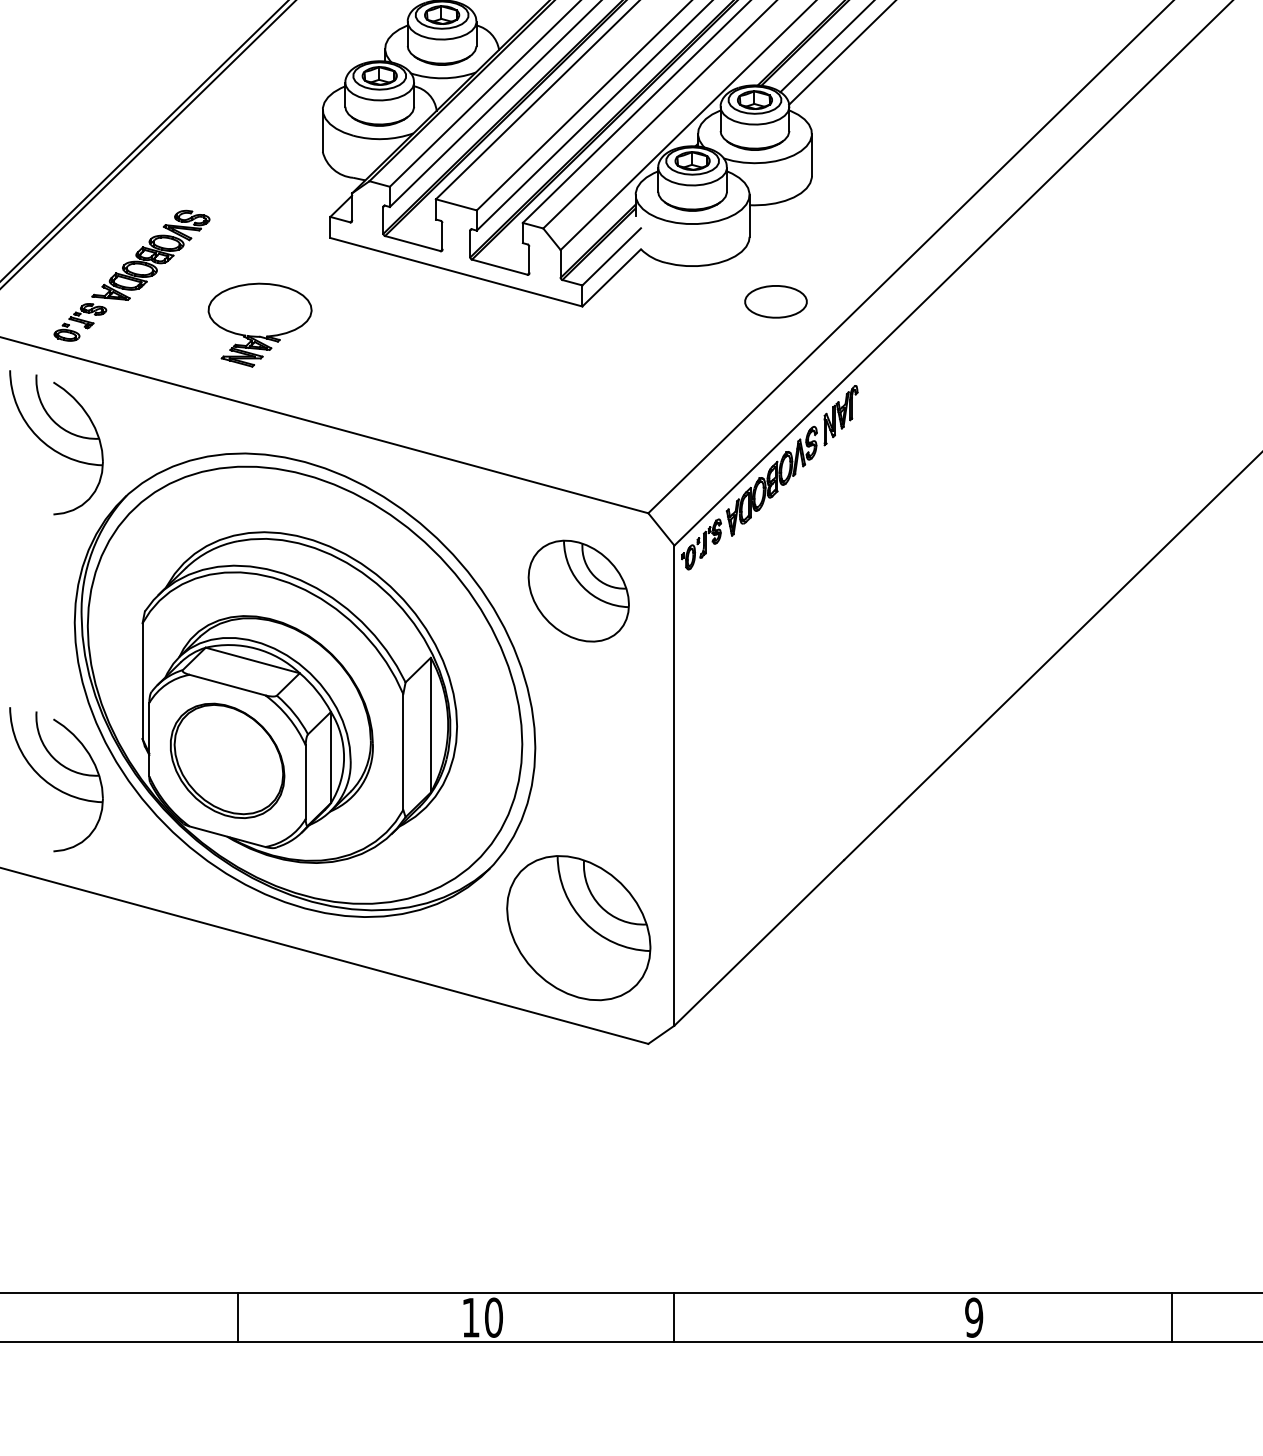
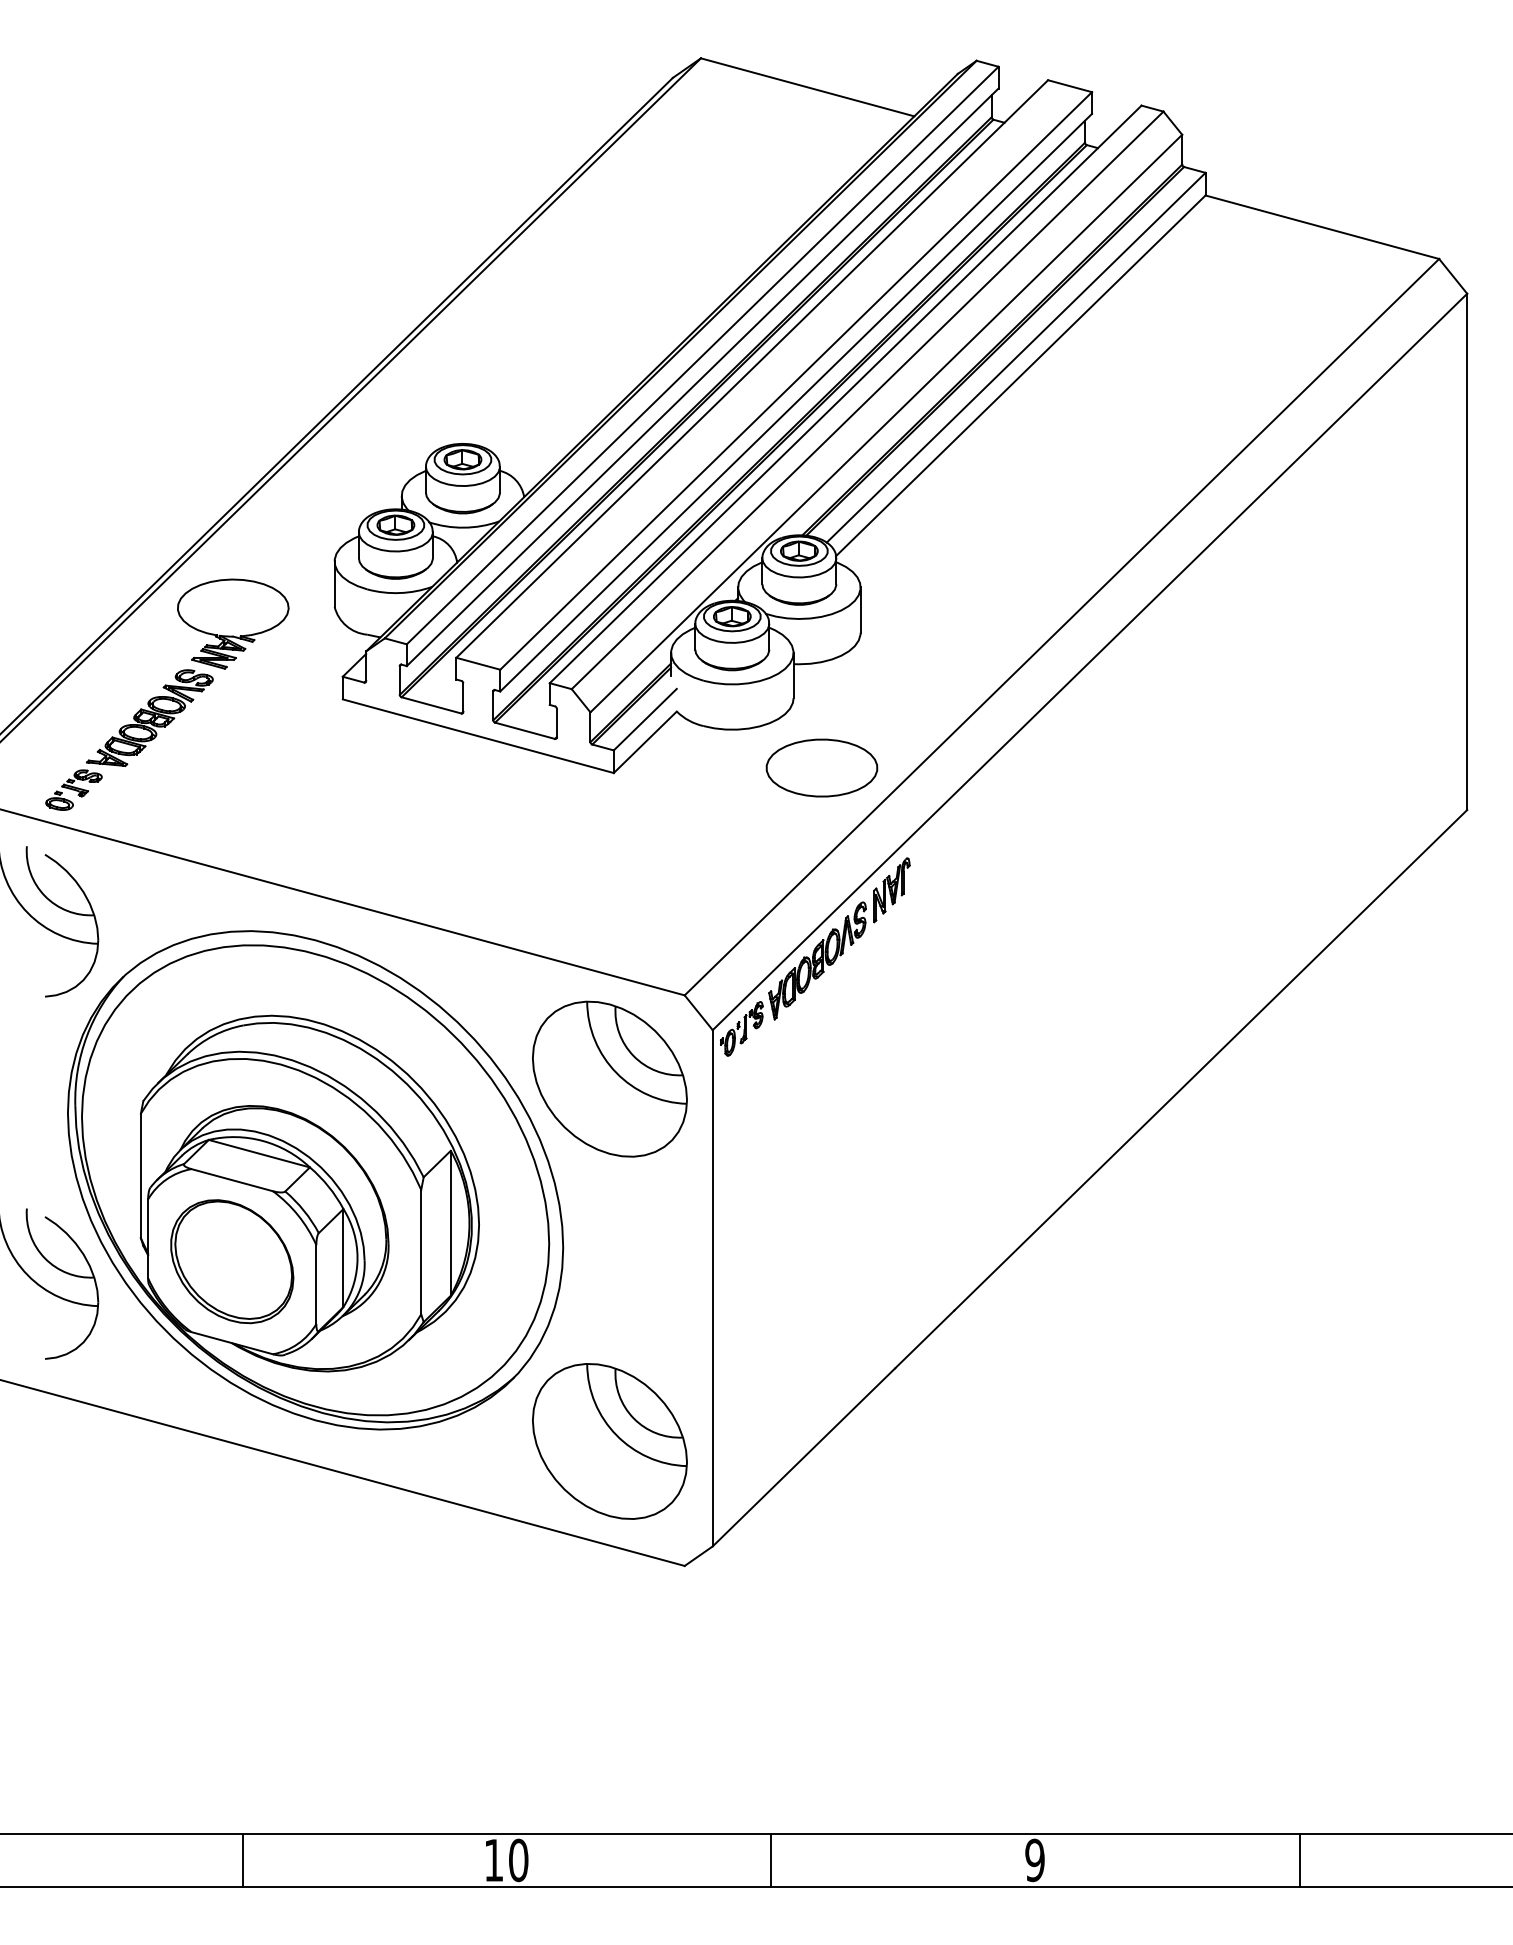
part: (775, 301) -> (821, 767), size x1.67
part: (260, 324) -> (233, 623), moved
part: (578, 590) -> (609, 1078), size x1.43
line: (674, 1316) -> (771, 1859), moved
line: (1171, 1316) -> (1299, 1859), moved

